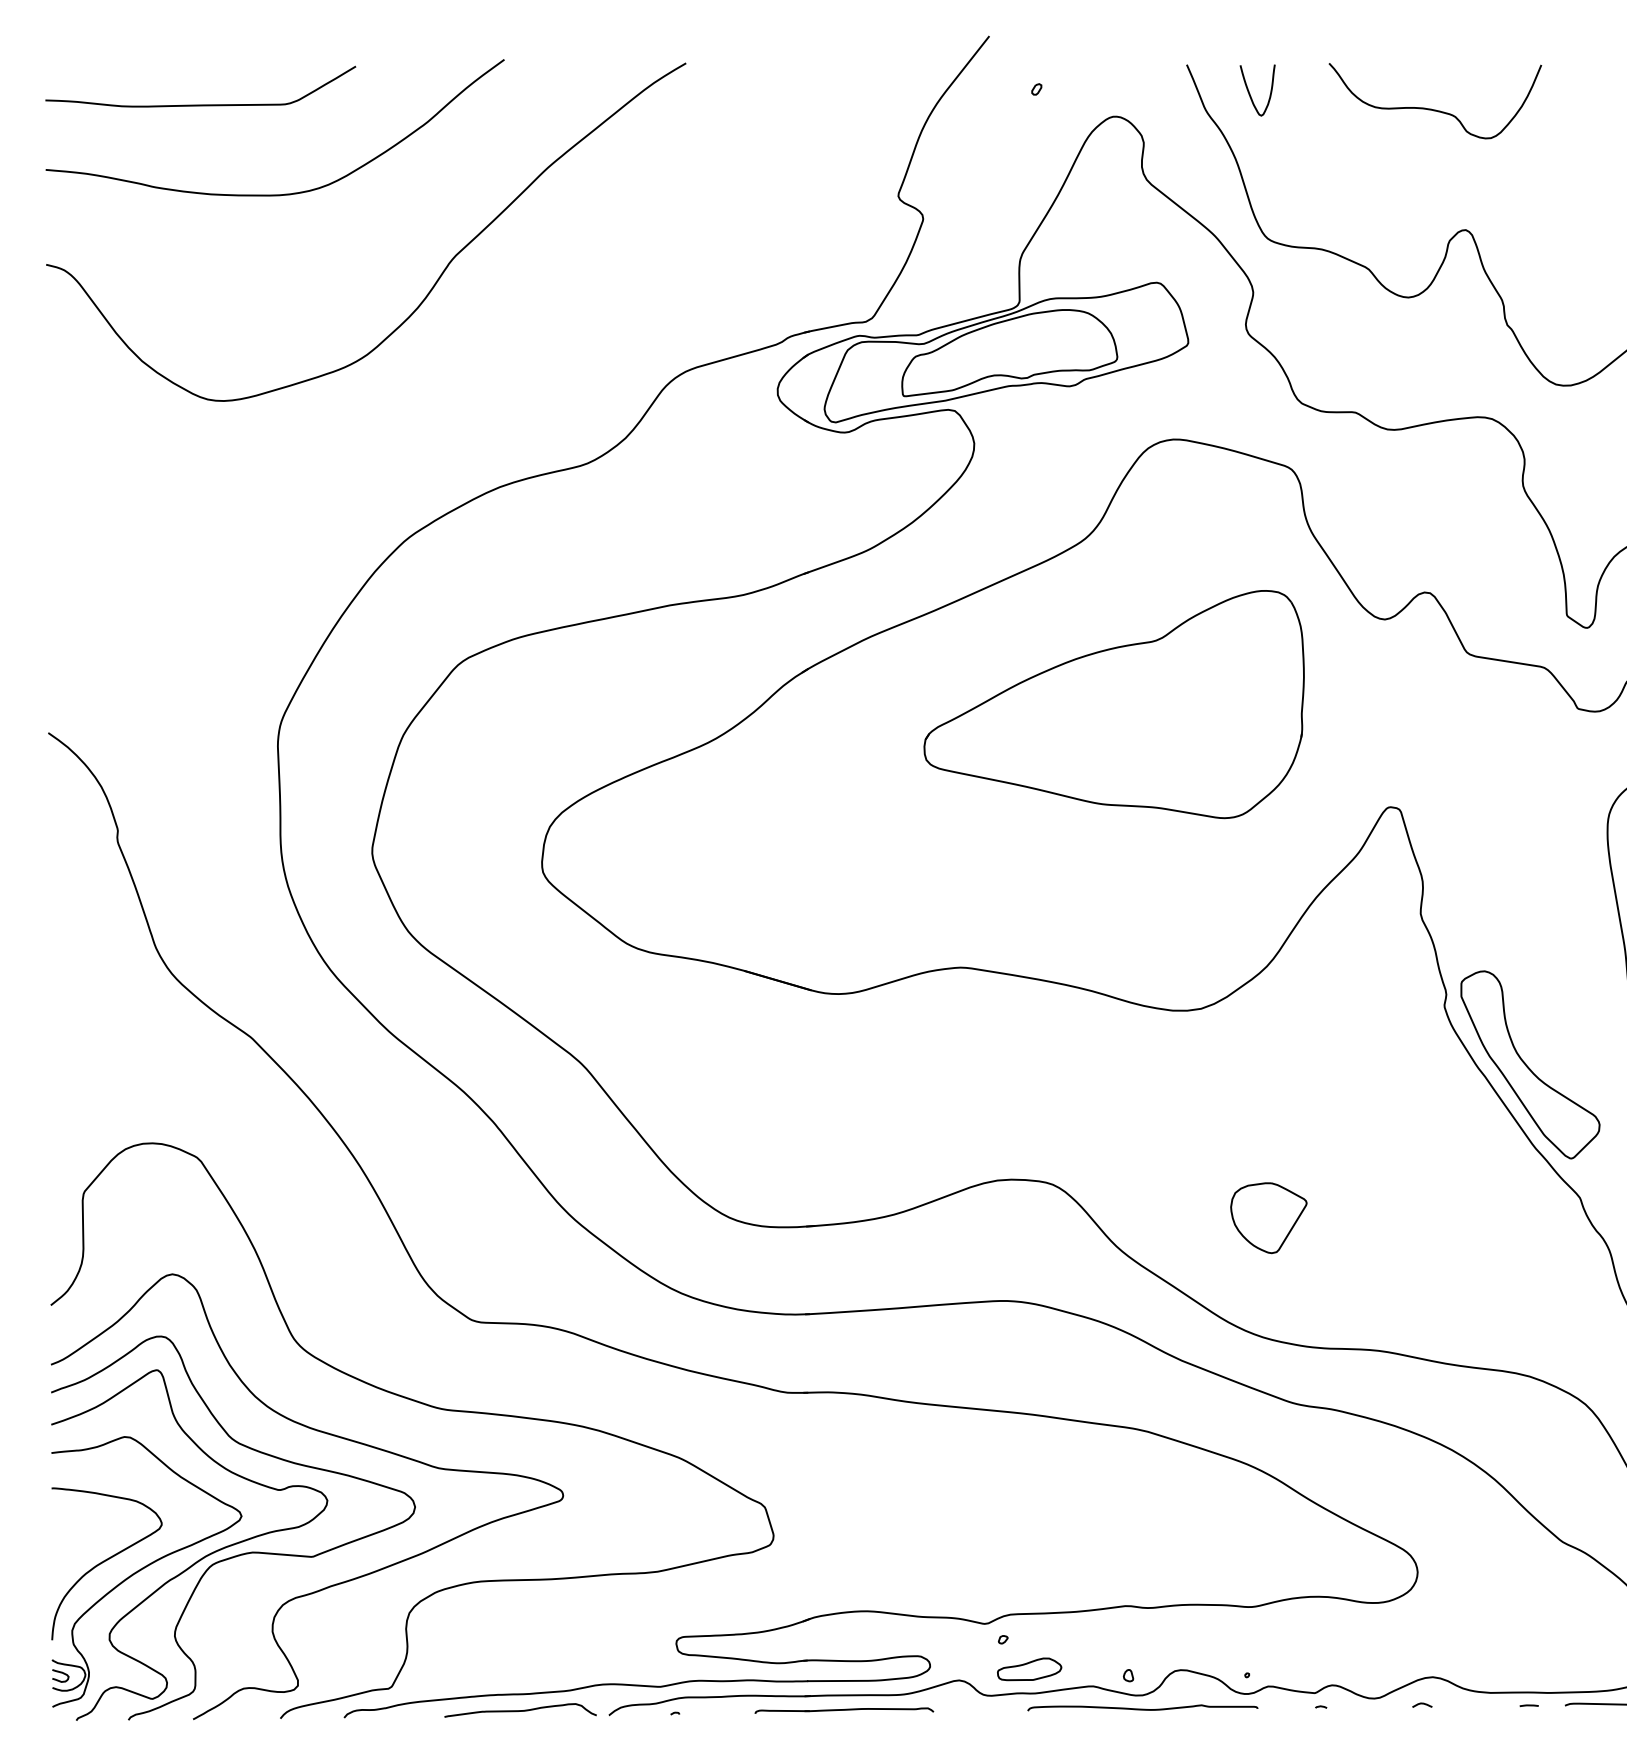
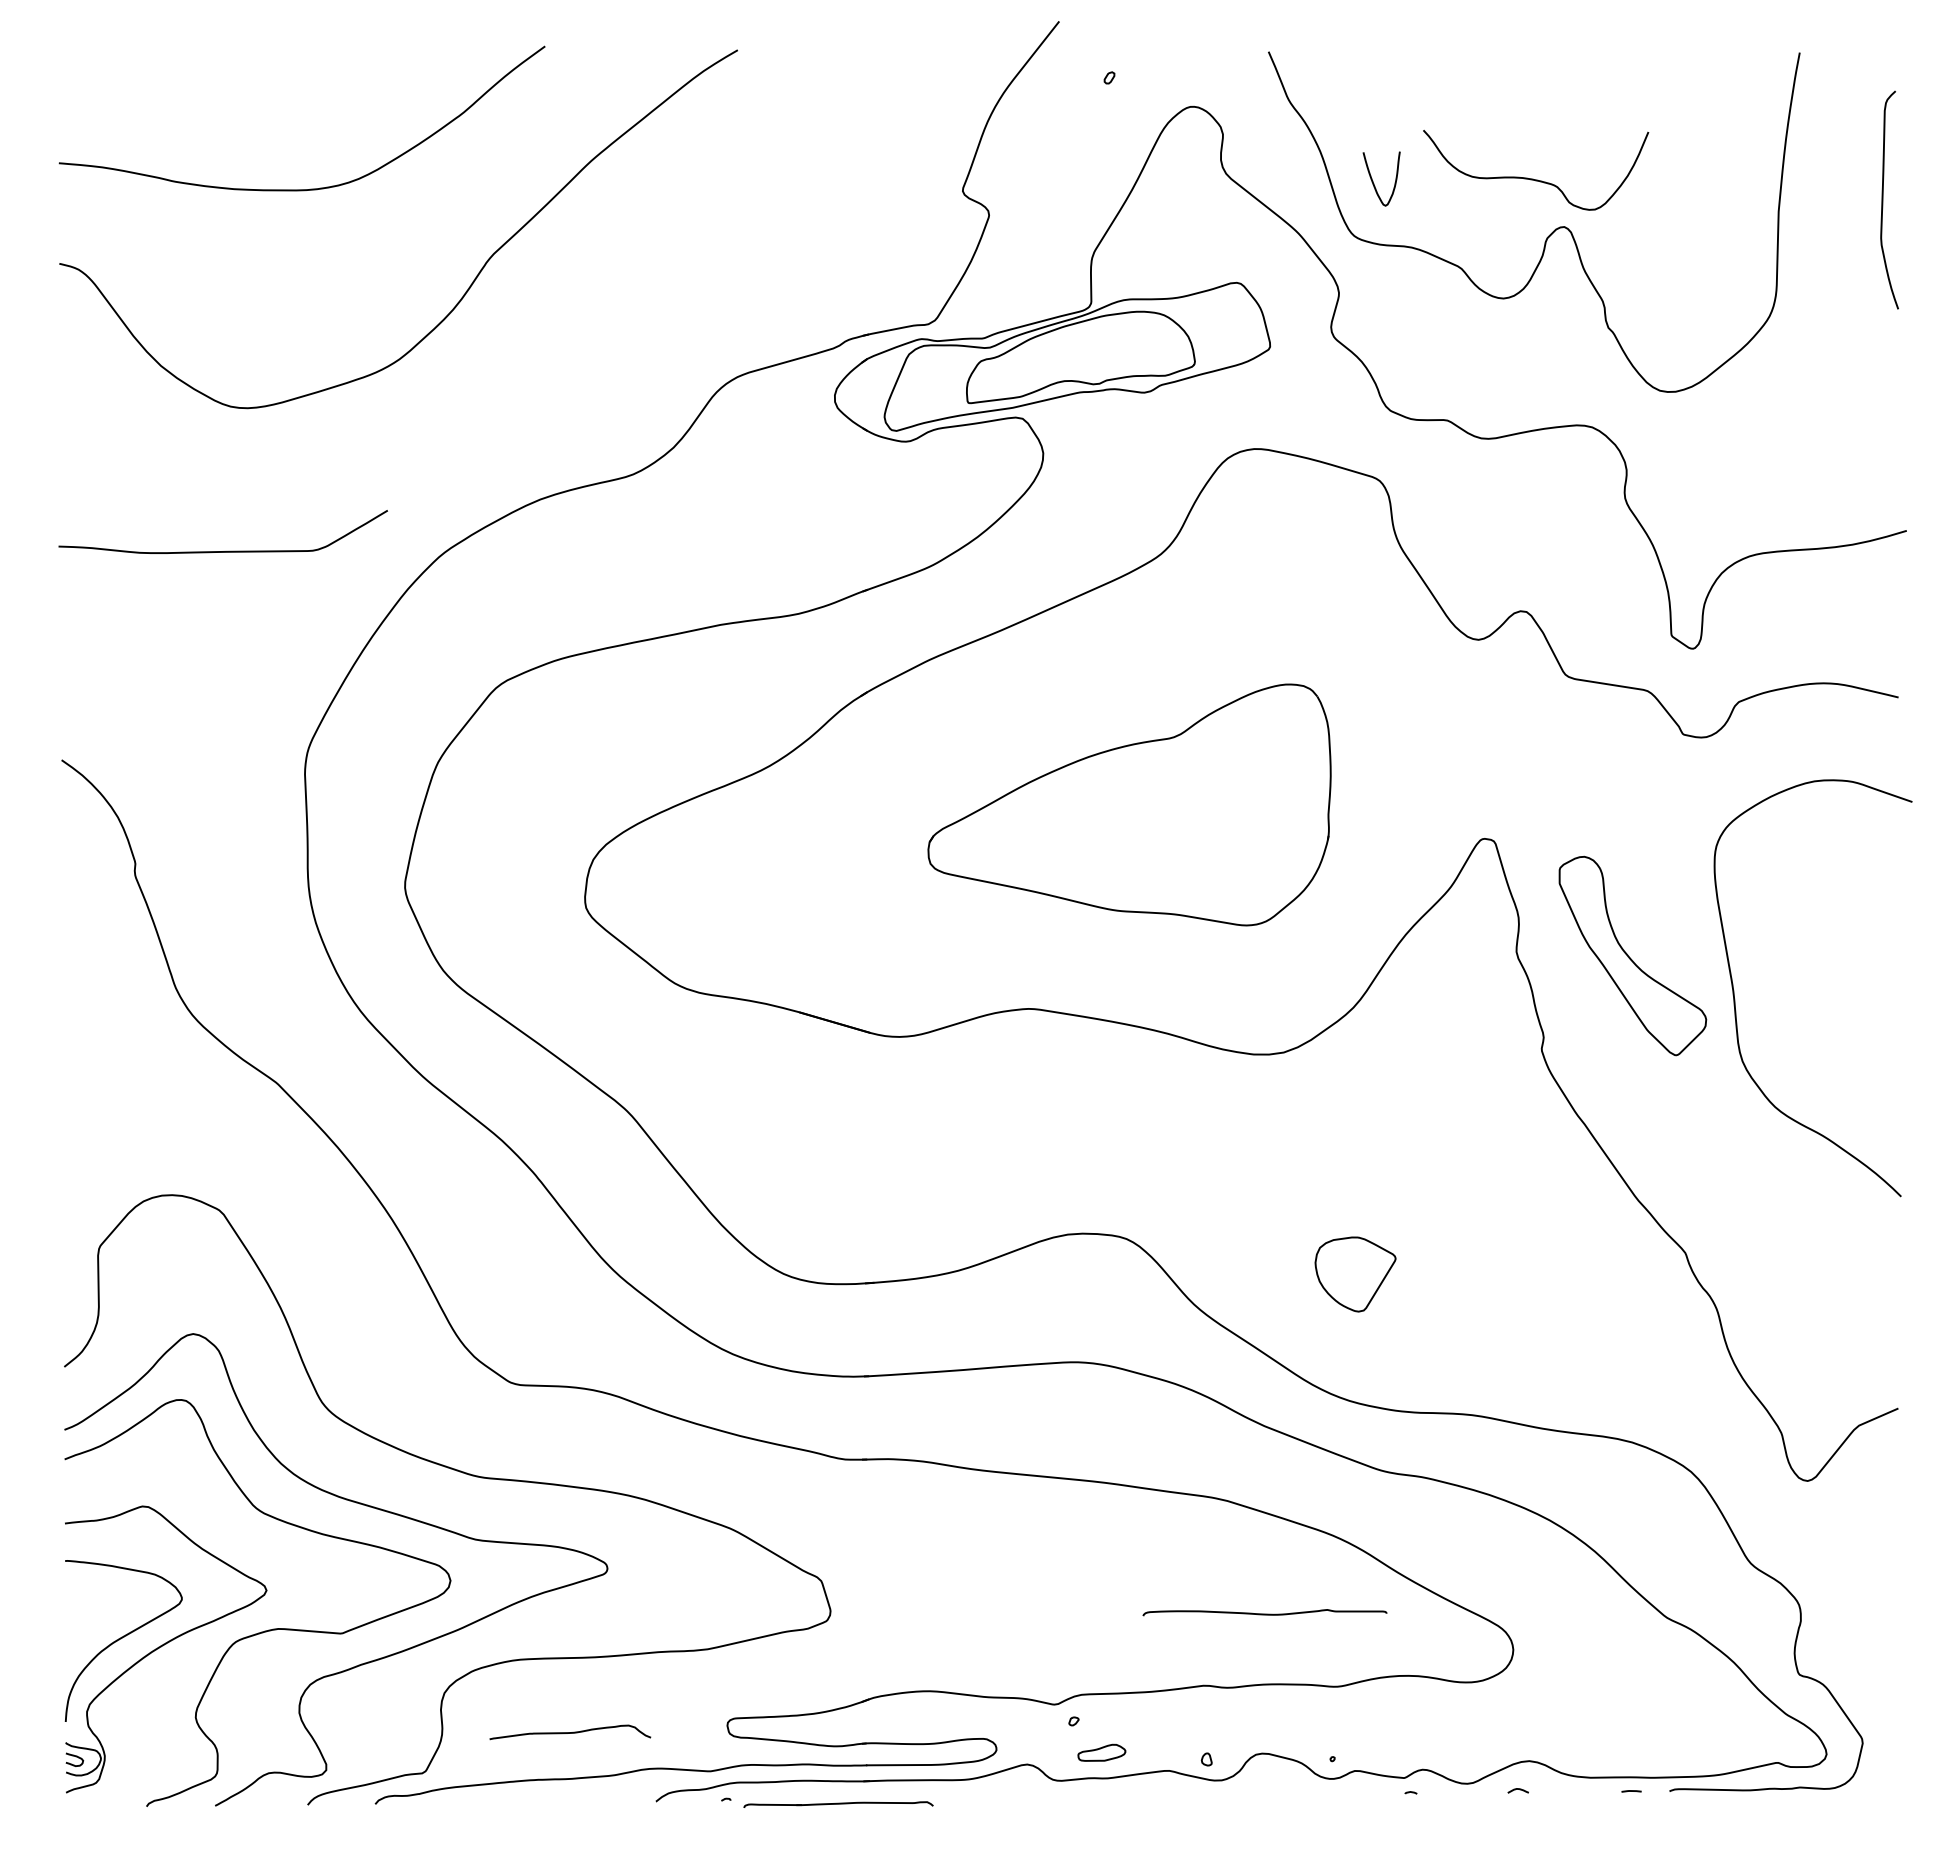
curve: (1249, 92) -> (1373, 181), moved
curve: (204, 104) -> (227, 550), moved
curve: (1432, 108) -> (1533, 178), moved
part: (1114, 704) -> (1129, 804), moved
part: (1530, 1064) -> (1632, 955), moved
curve: (200, 1558) -> (222, 1635), removed
part: (1029, 1669) -> (1101, 1752), size x0.7
curve: (1142, 1708) -> (1264, 1613), moved
curve: (520, 1710) -> (570, 1732), moved
part: (844, 1710) -> (838, 1804), moved

